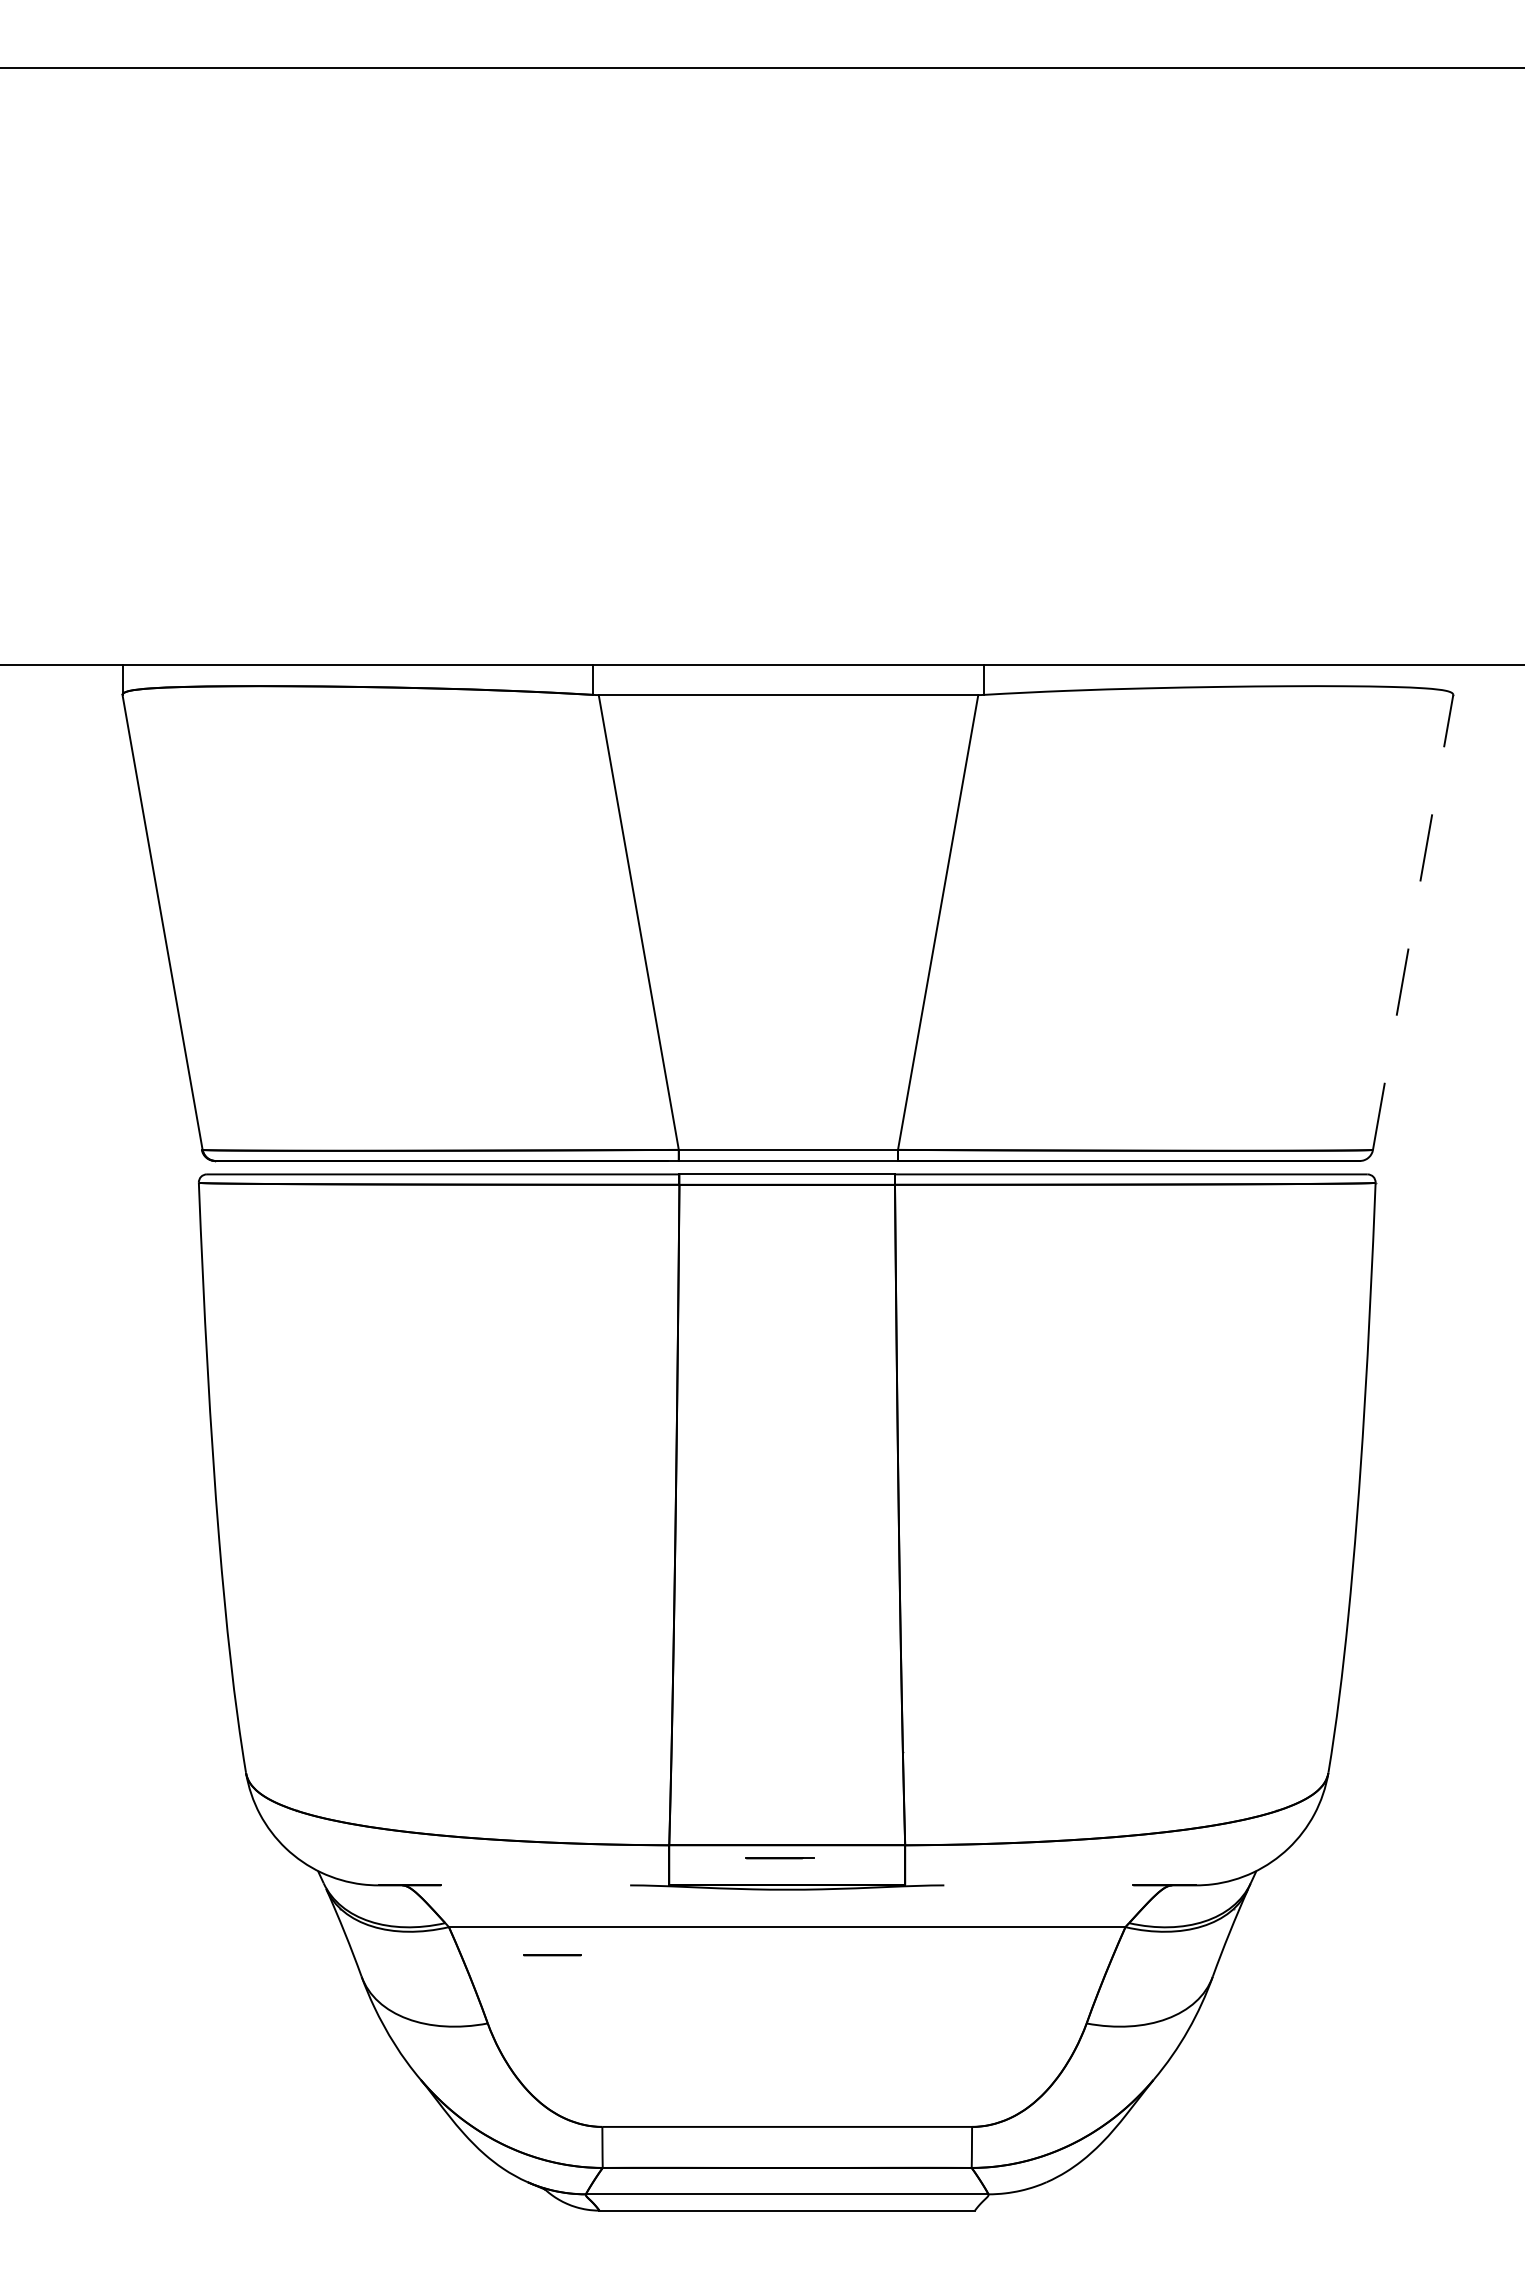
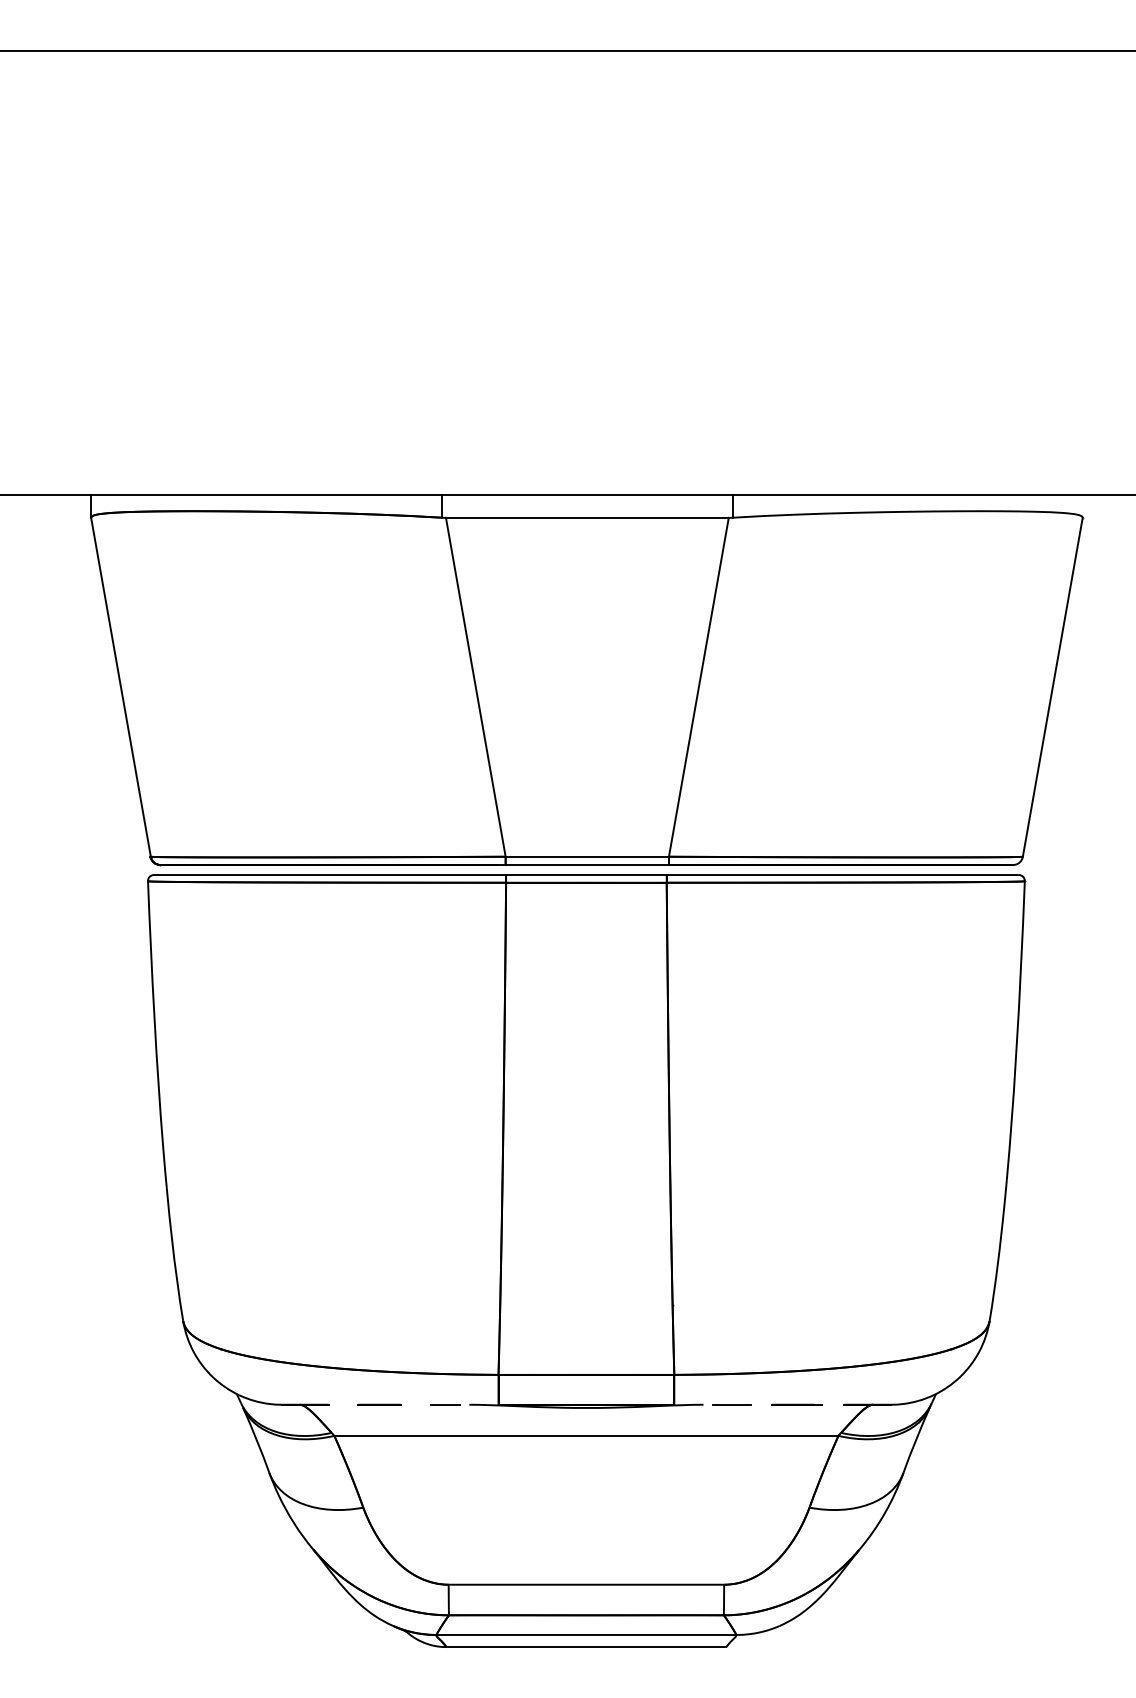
line: (1413, 922) -> (1053, 687), dashed -> solid
line: (779, 1858) -> (796, 1404), moved
line: (597, 1885) -> (445, 1404), added
line: (982, 1885) -> (731, 1404), added
line: (552, 1955) -> (379, 1404), moved

